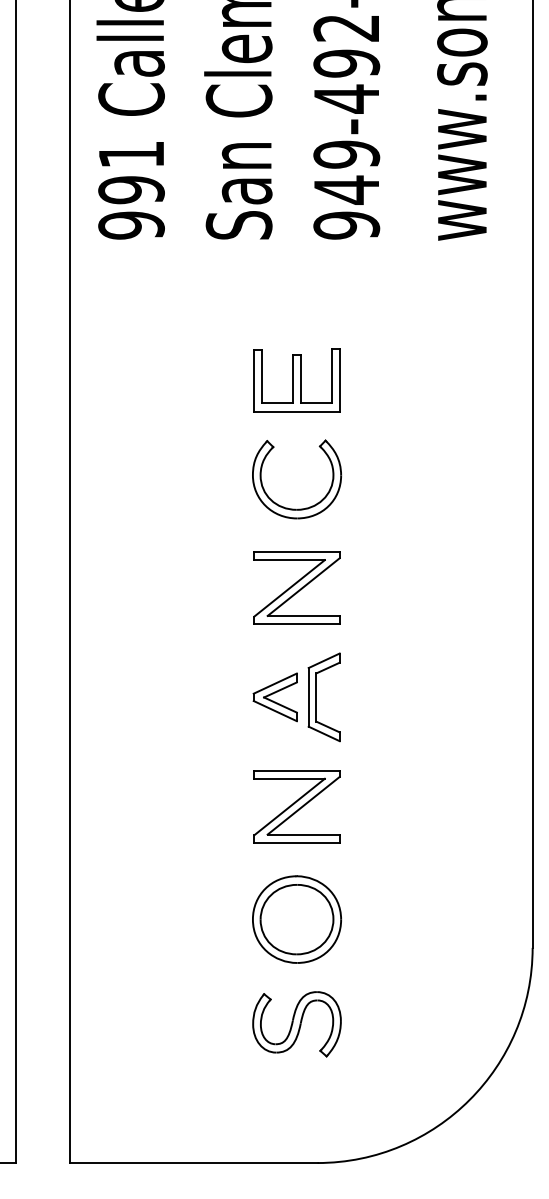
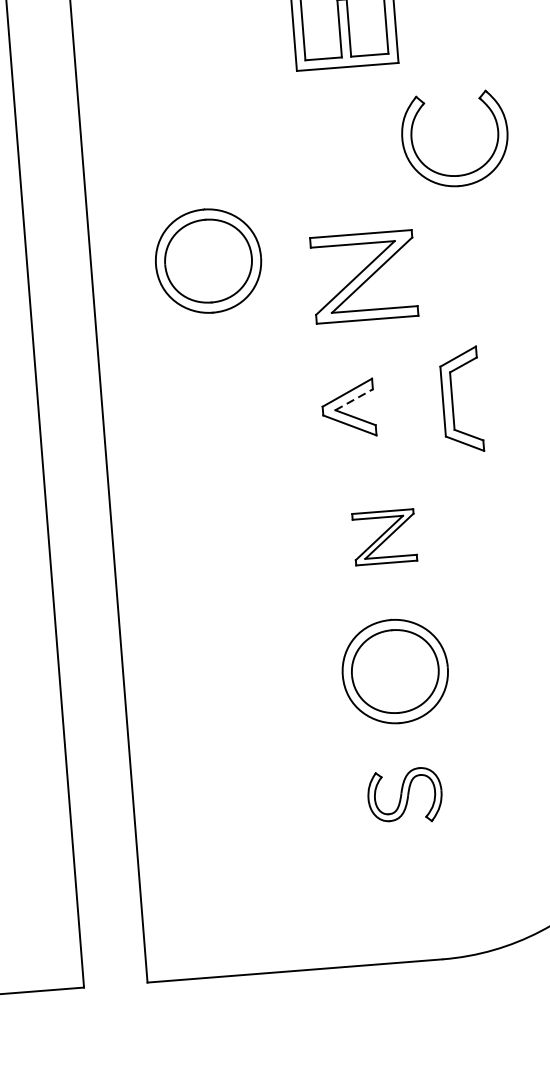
part: (295, 508) -> (456, 174), moved
part: (167, 564) -> (207, 261), added
line: (280, 689) -> (354, 399), solid -> dashed
part: (316, 697) -> (452, 401), moved
part: (296, 806) -> (384, 536), size x0.6
part: (296, 1024) -> (404, 796), size x0.7

